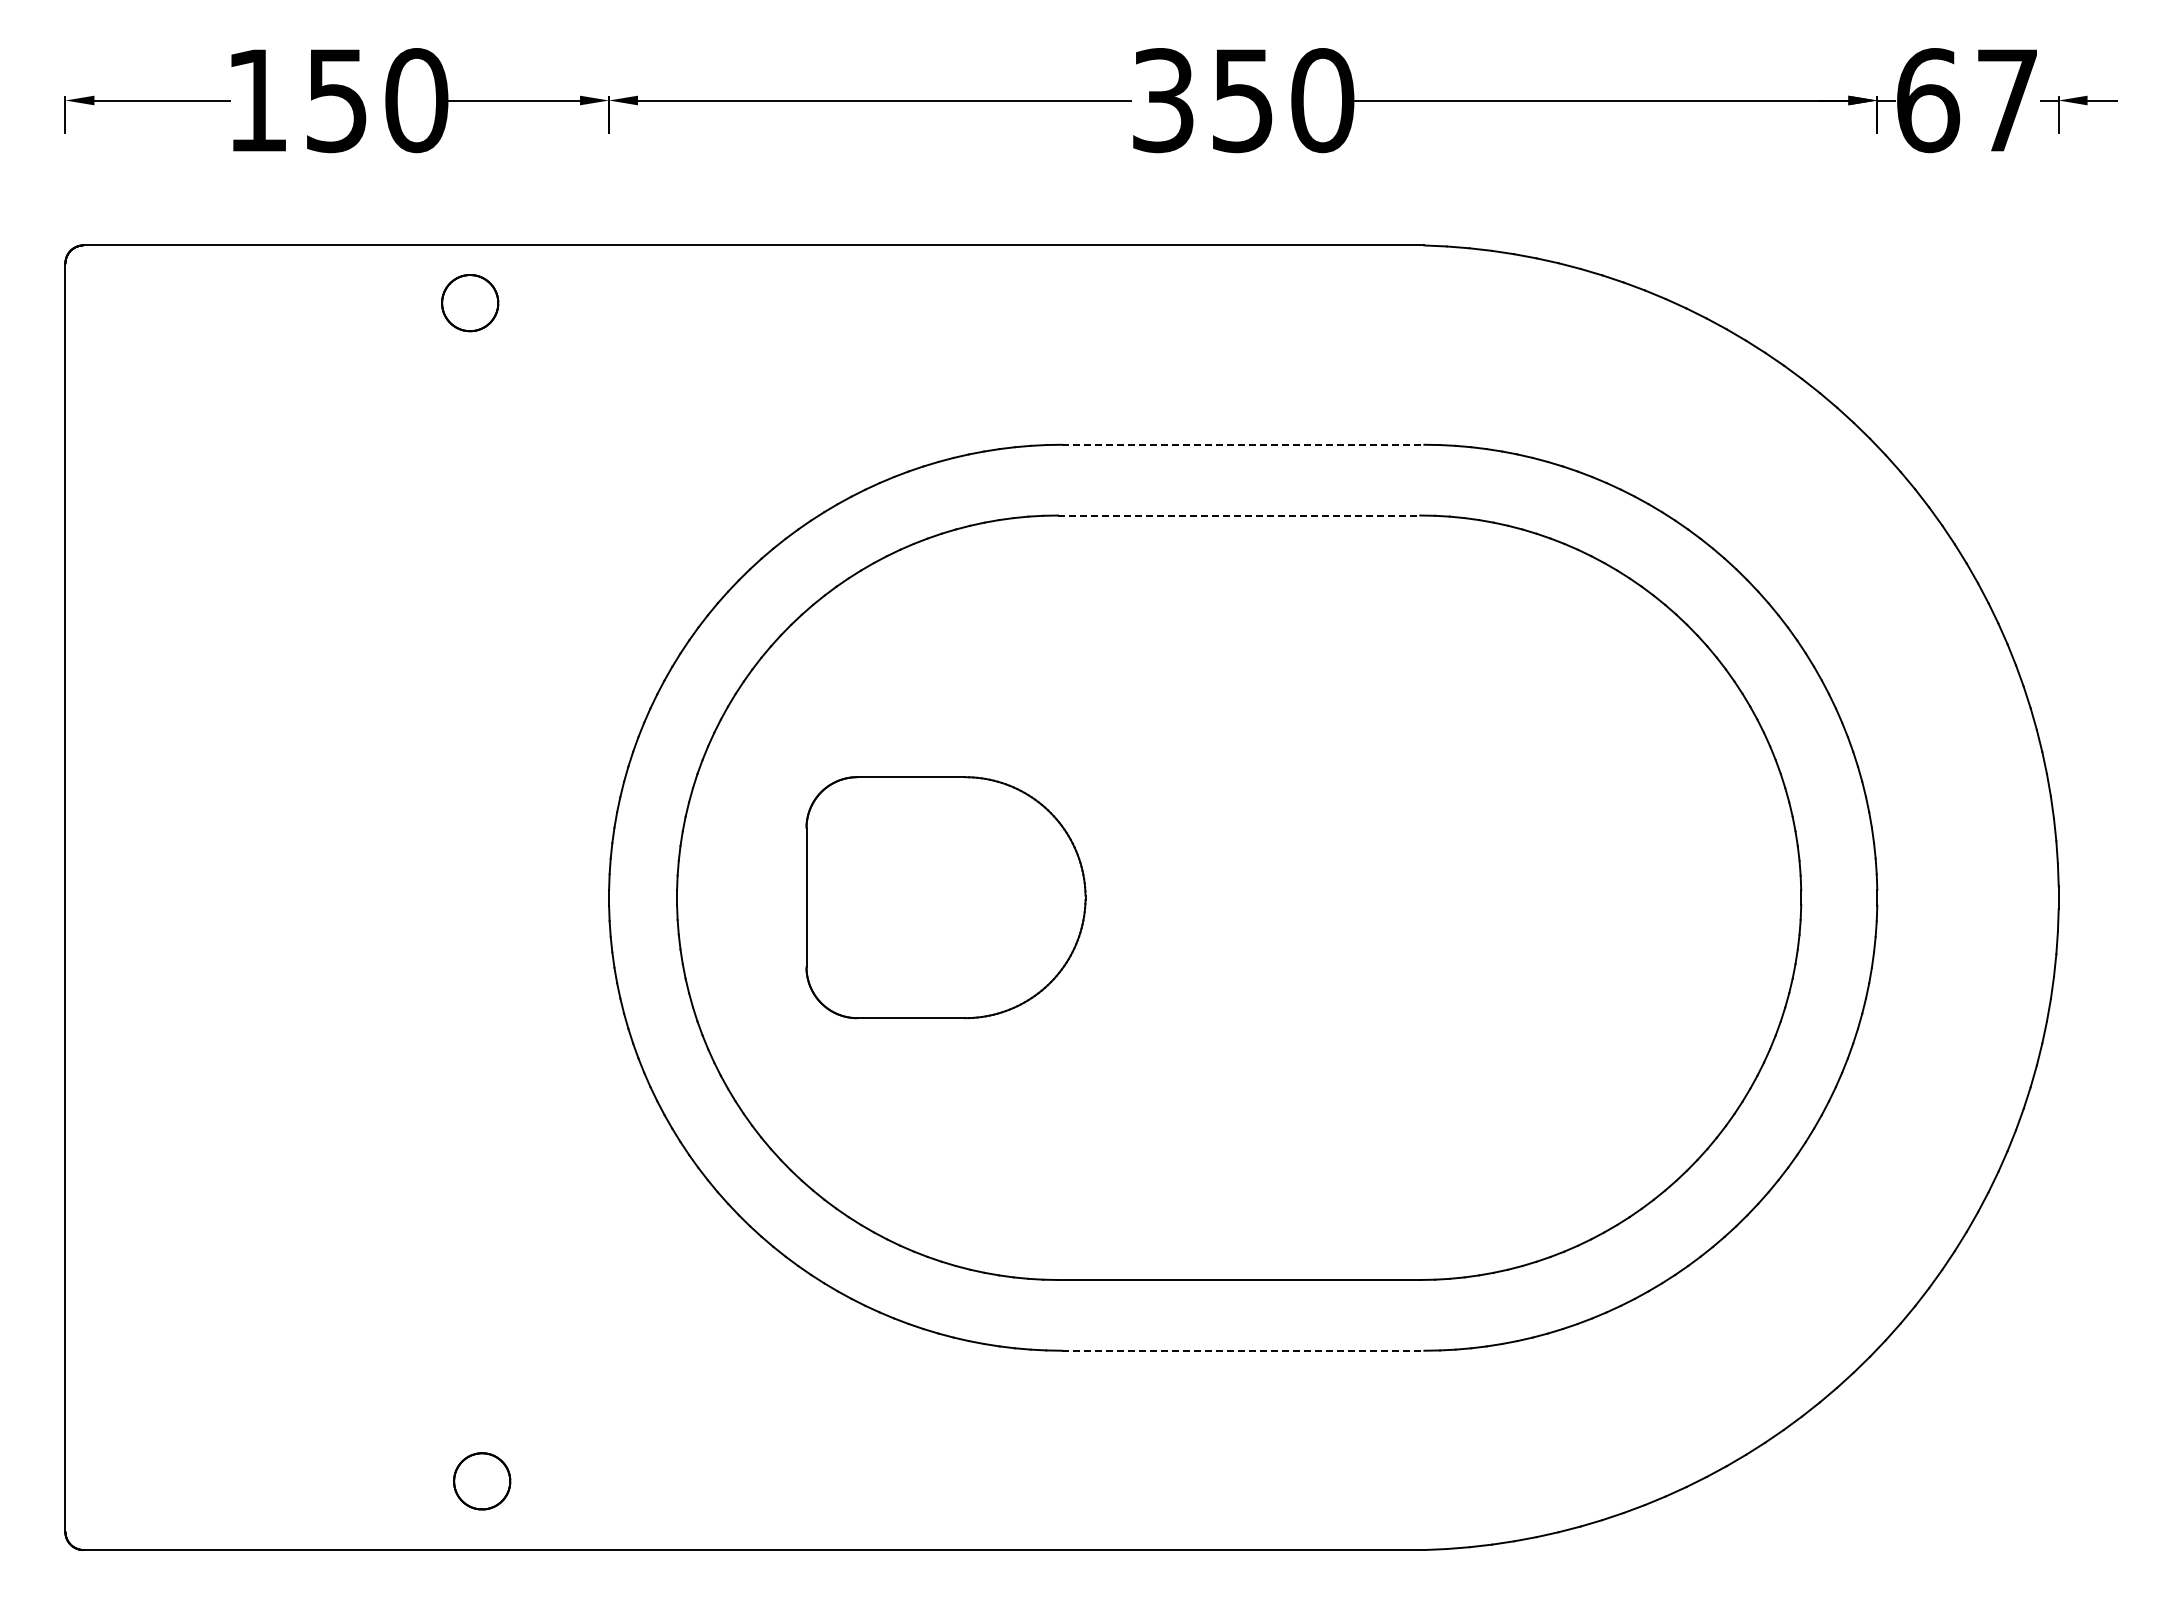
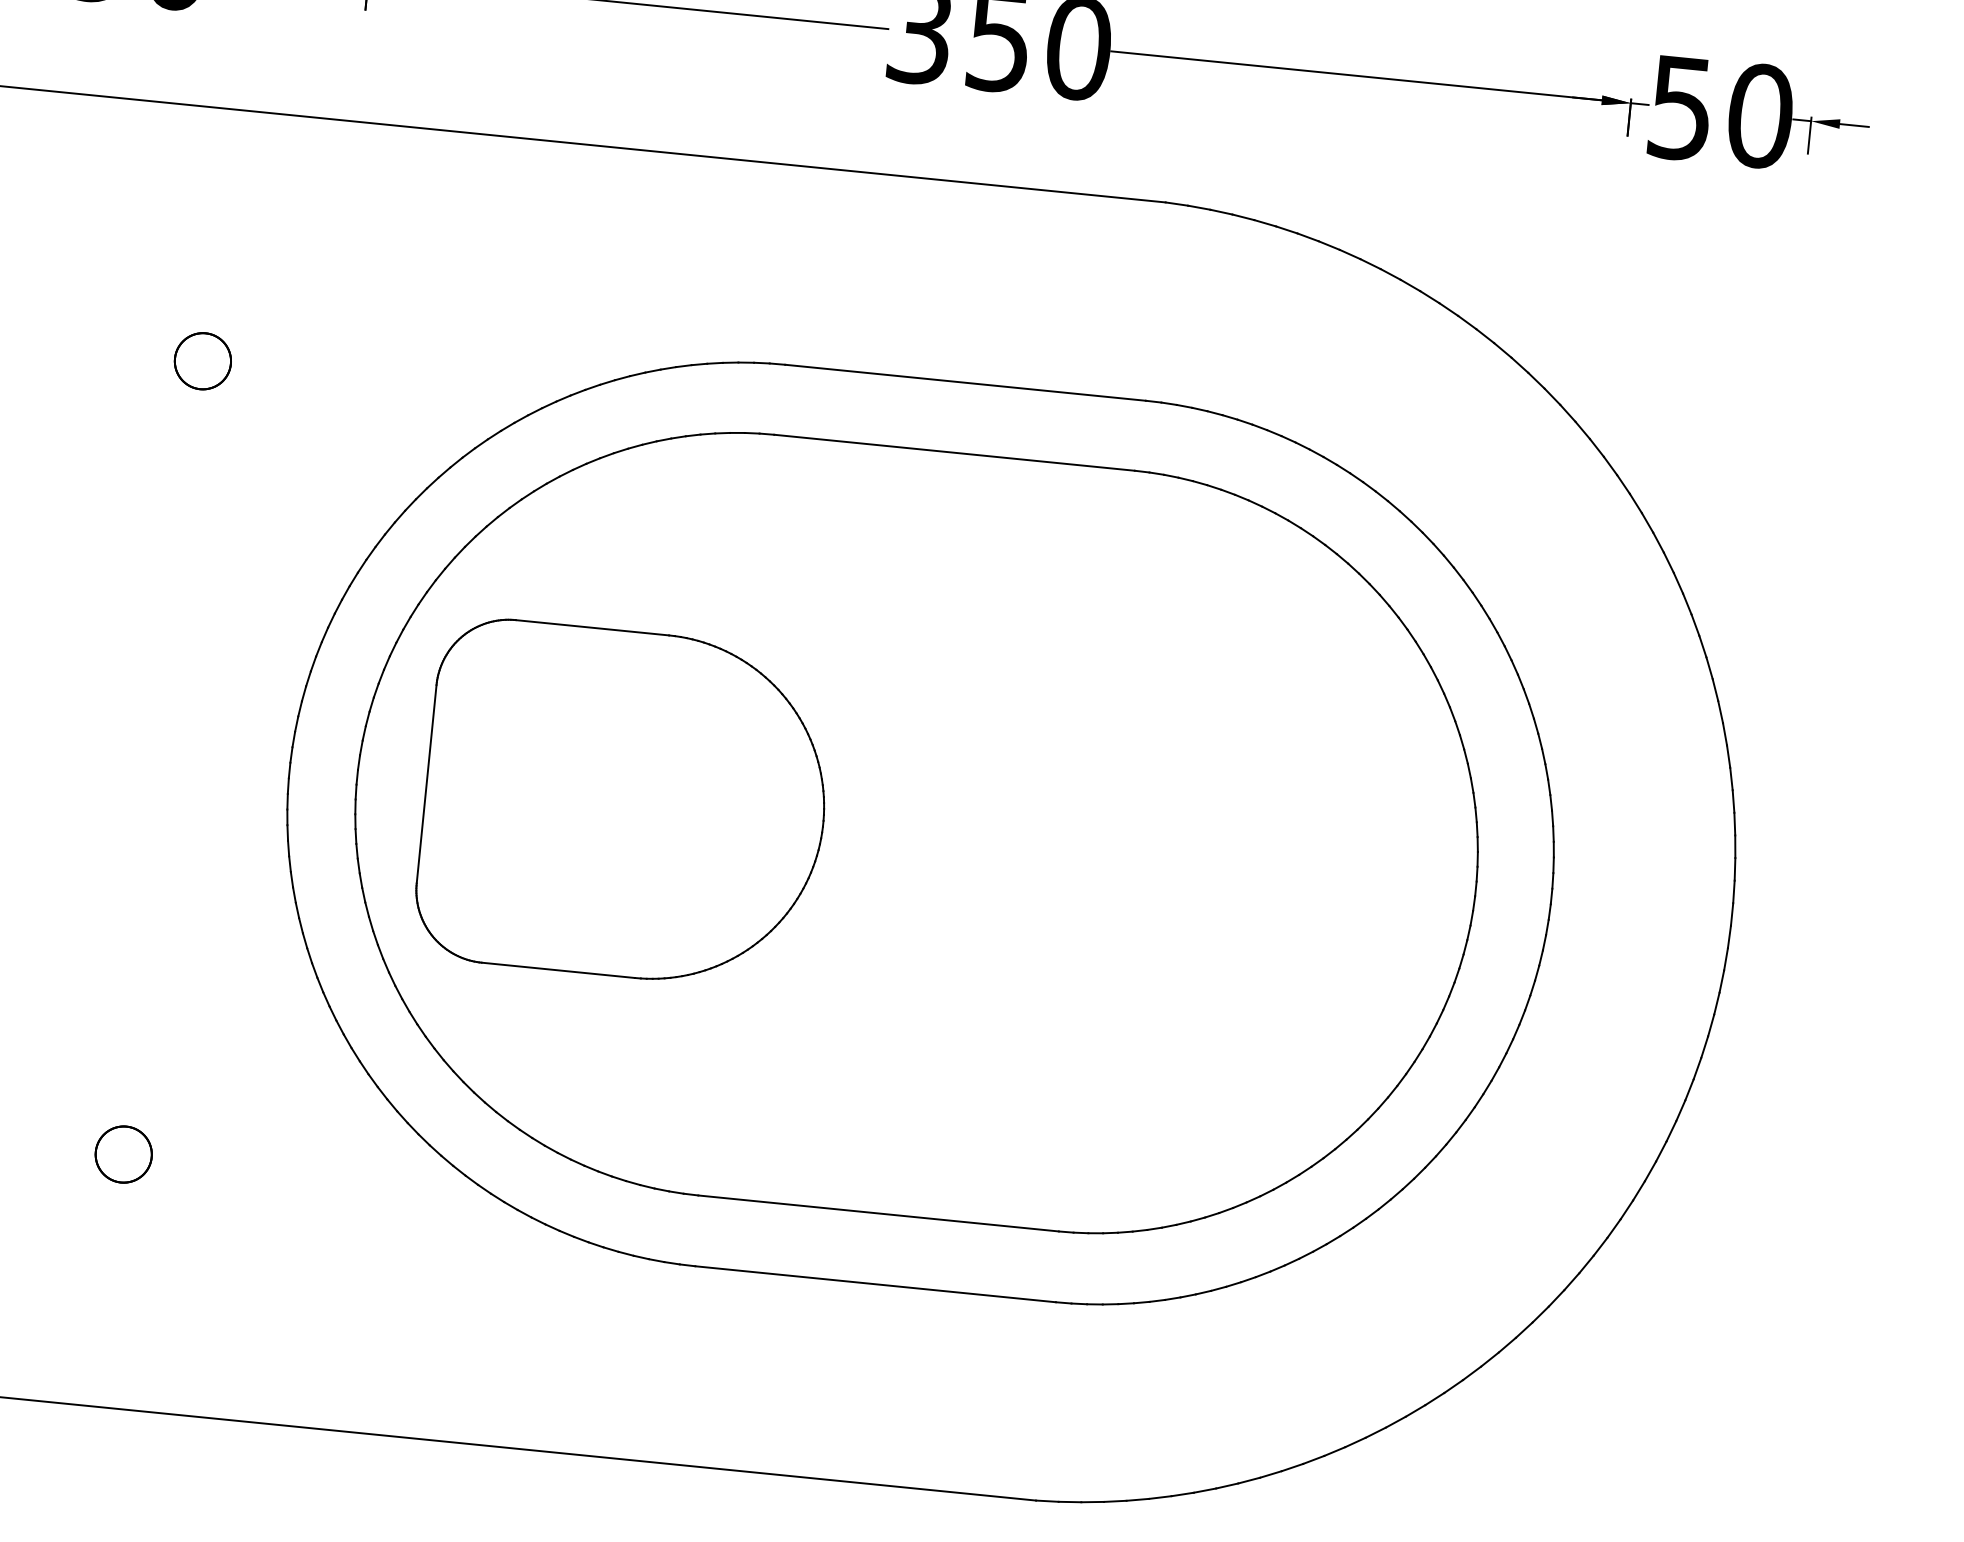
text: (1968, 100) -> (1721, 112), 67 -> 50
part: (470, 303) -> (203, 361), moved
line: (1243, 444) -> (965, 382), dashed -> solid
line: (1239, 515) -> (954, 452), dashed -> solid
part: (945, 897) -> (624, 803), size x1.43
line: (1243, 1350) -> (875, 1284), dashed -> solid
part: (482, 1481) -> (124, 1154), moved

